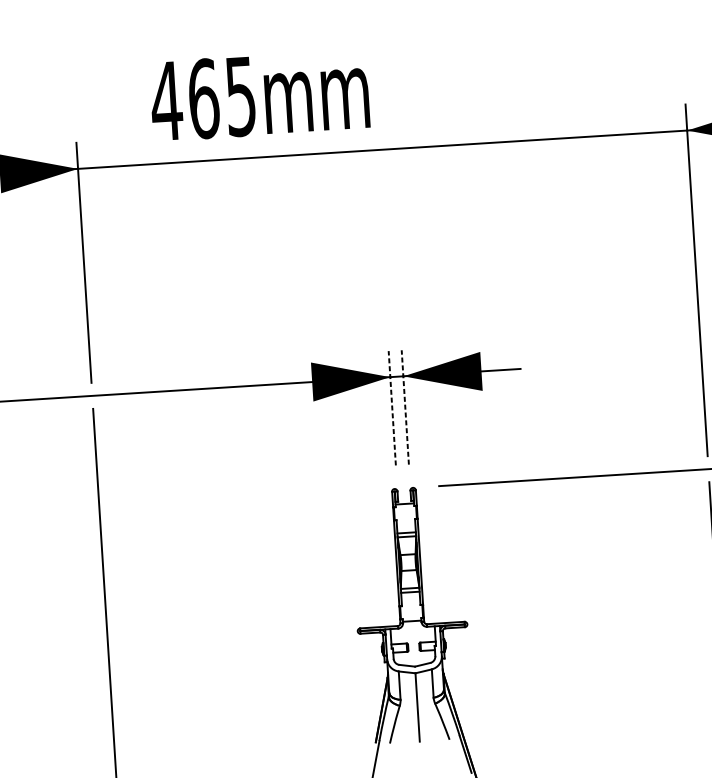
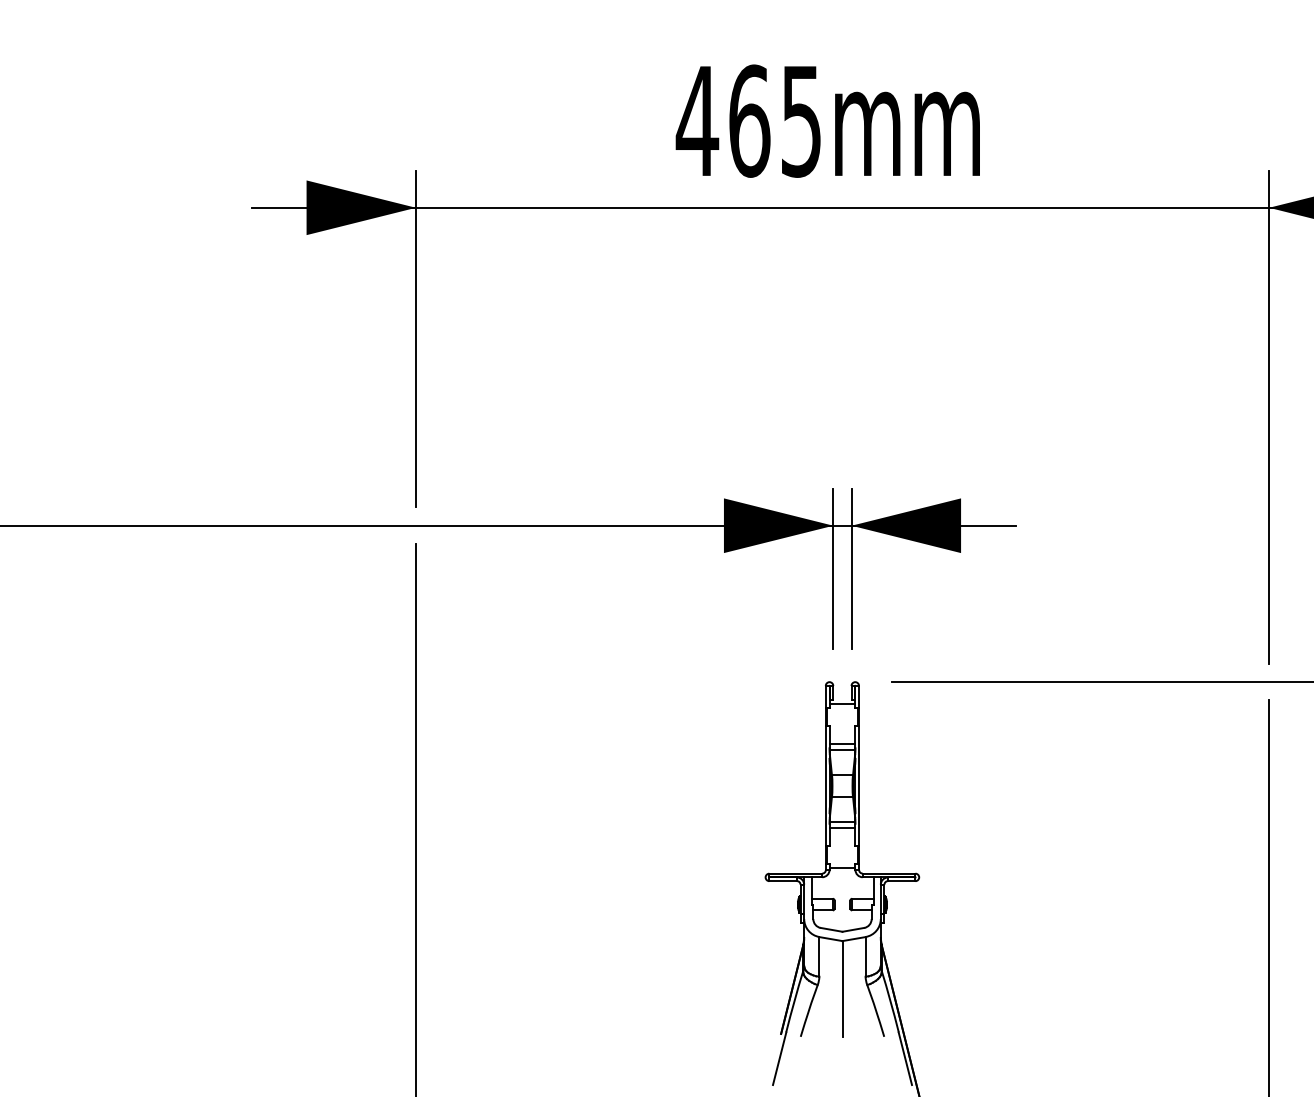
text: (259, 94) -> (827, 120), moved
line: (405, 406) -> (851, 568), dashed -> solid
line: (392, 407) -> (833, 568), dashed -> solid

